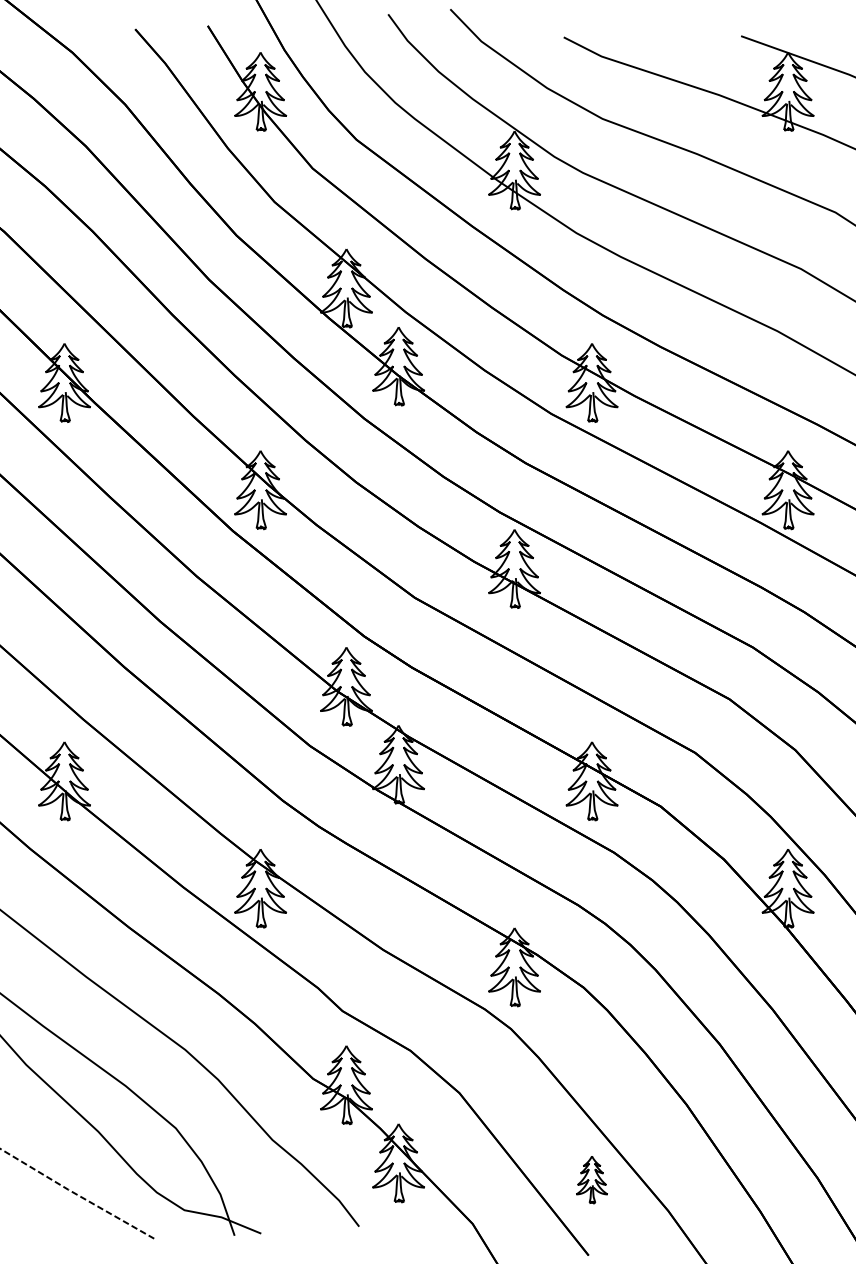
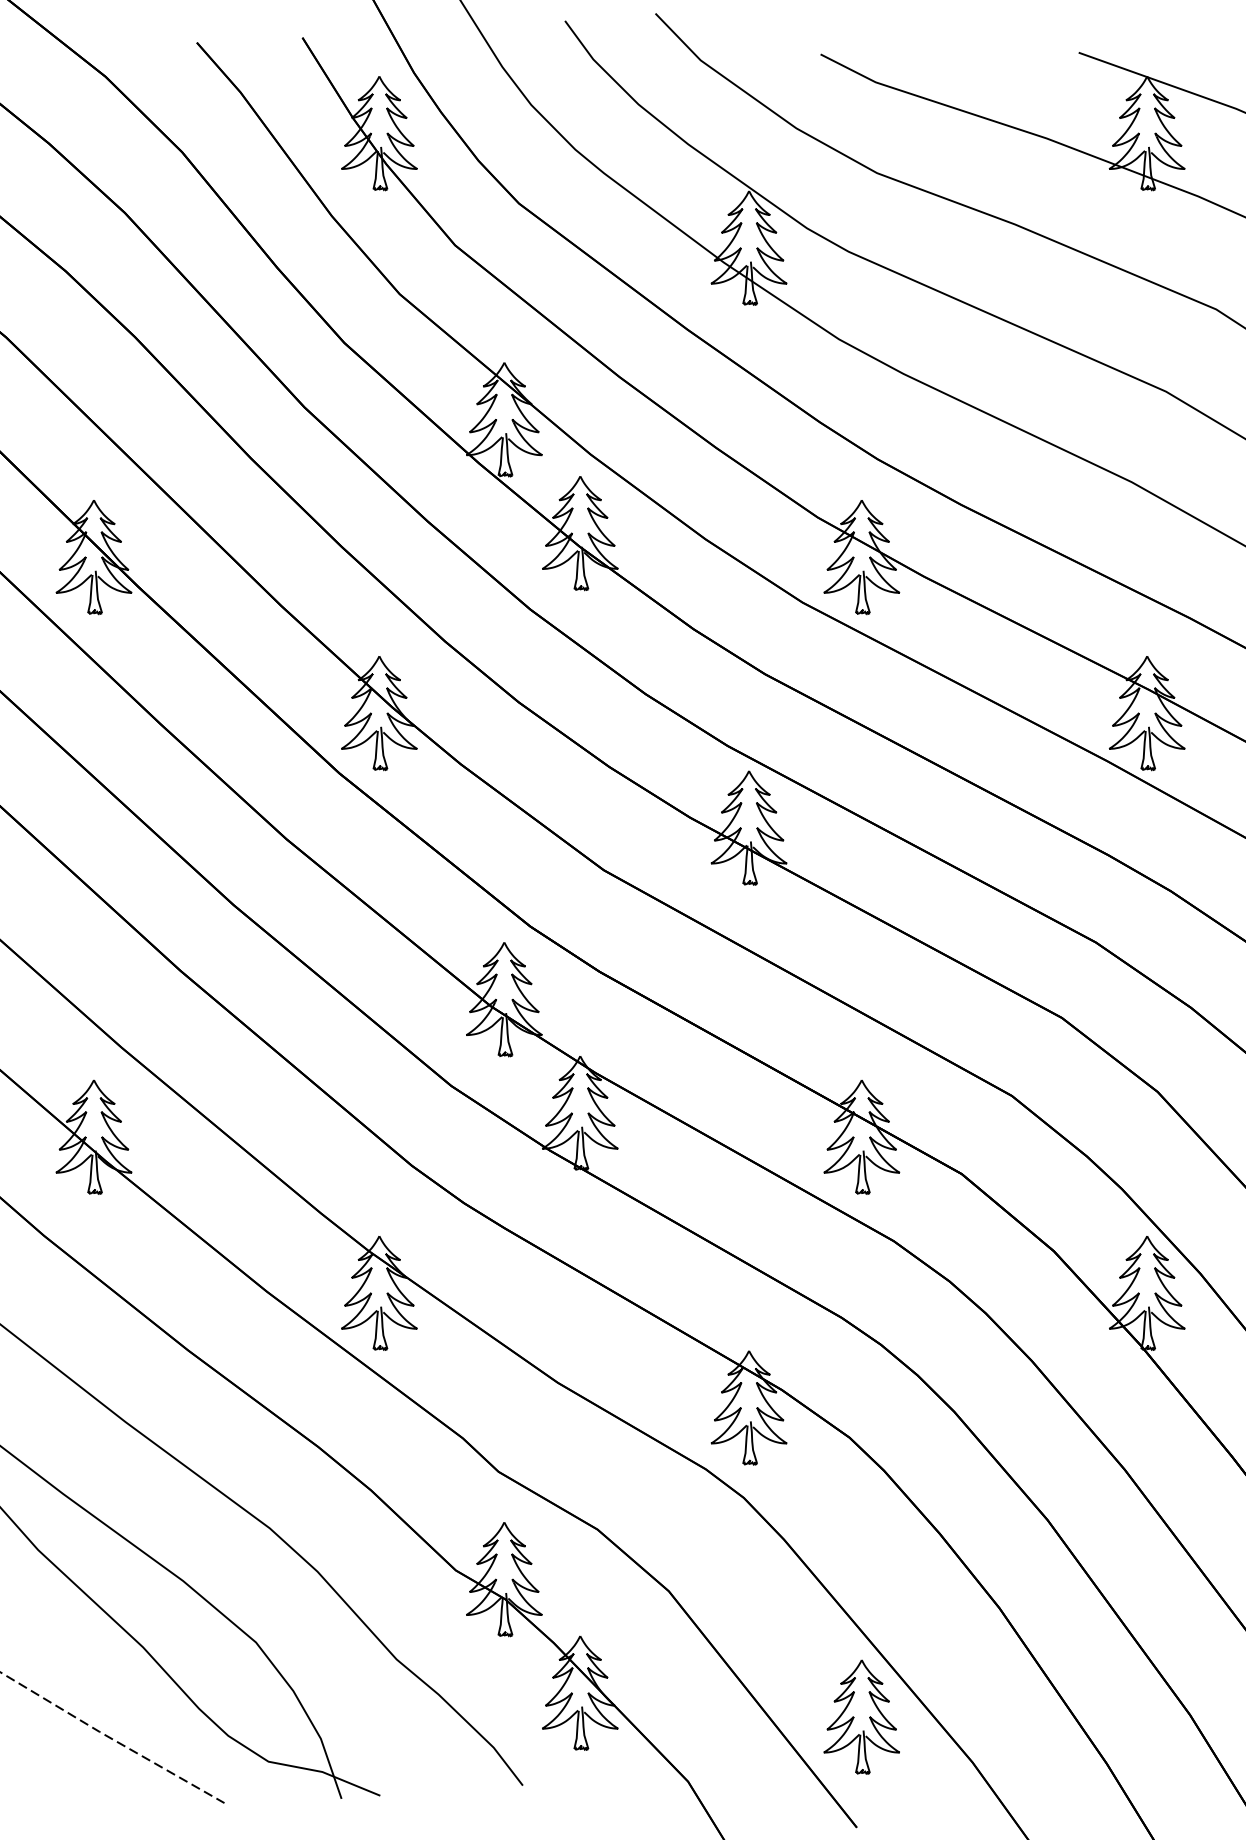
part: (591, 1179) -> (860, 1716), size x1.67

